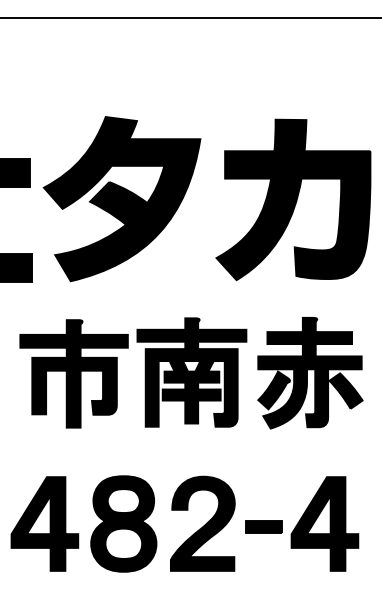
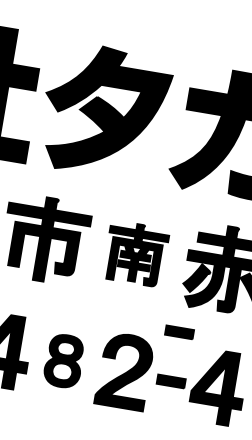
part: (191, 372) -> (135, 253), size x0.7
part: (263, 462) -> (179, 332), added
part: (123, 523) -> (63, 360), size x0.7

